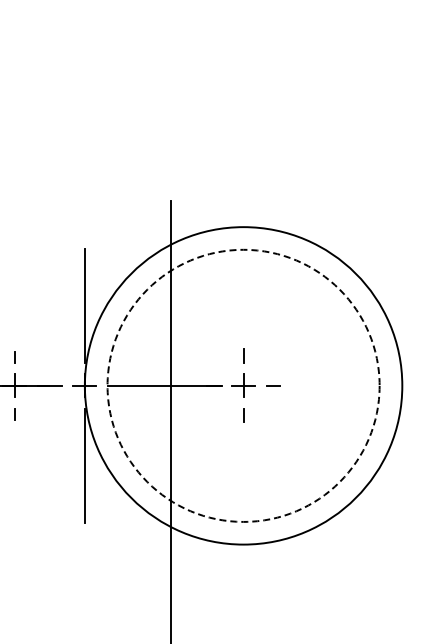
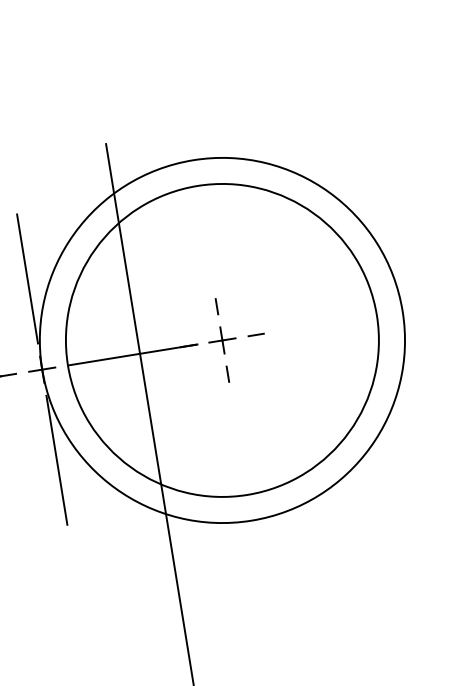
circle: (243, 385) -> (222, 340), dashed -> solid

